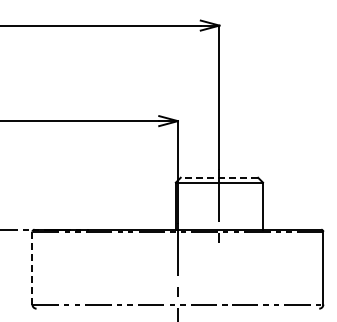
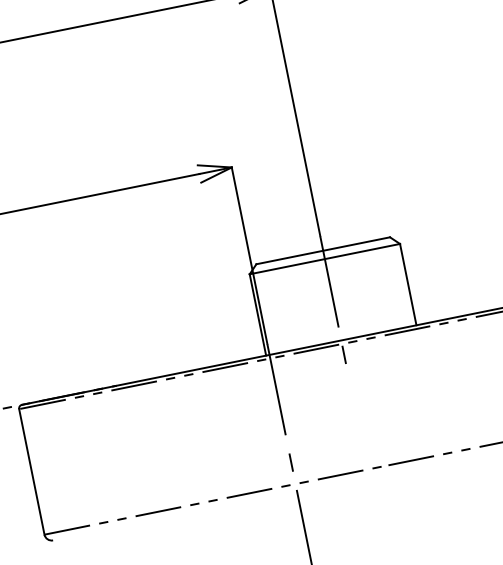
line: (219, 177) -> (323, 250), dashed -> solid
line: (32, 268) -> (32, 472), dashed -> solid

